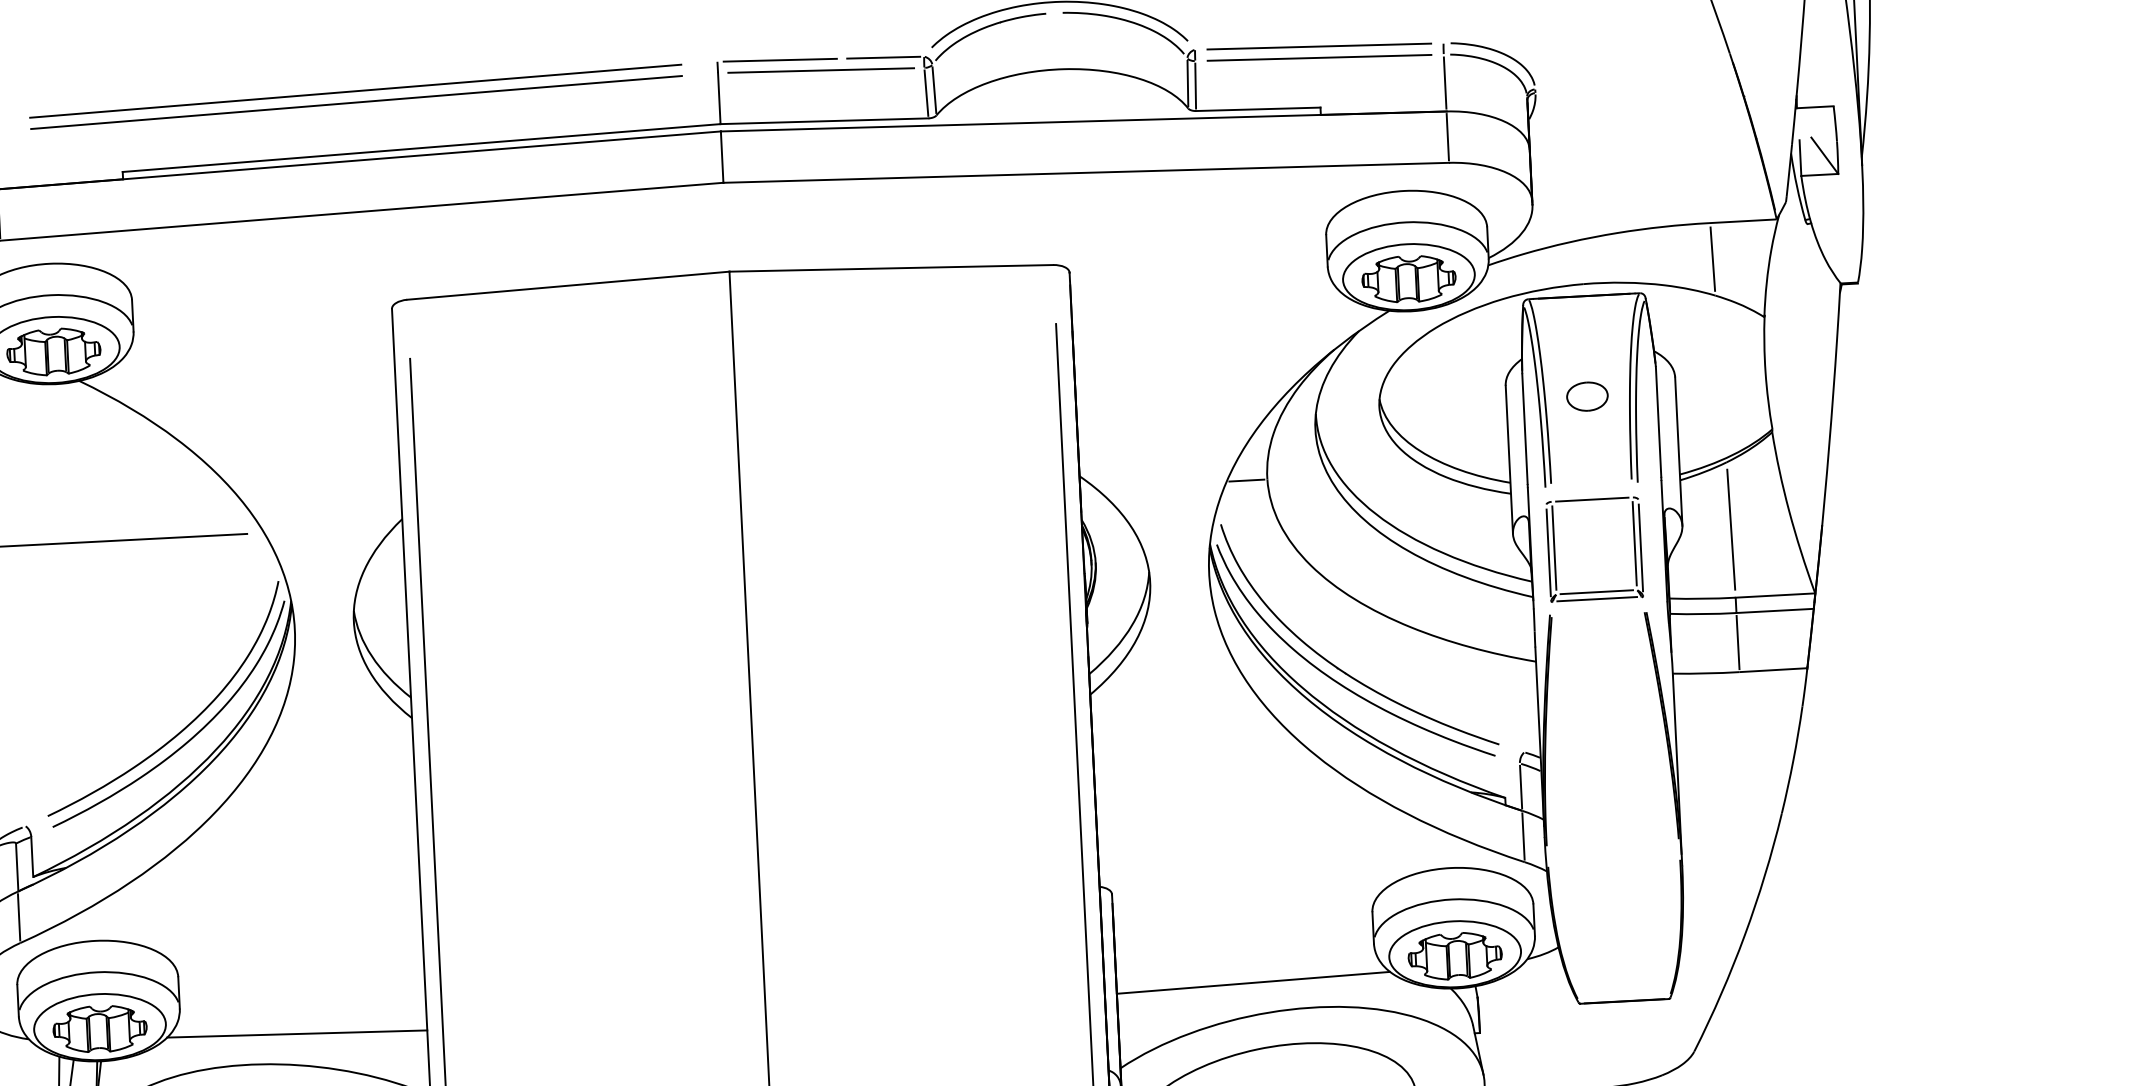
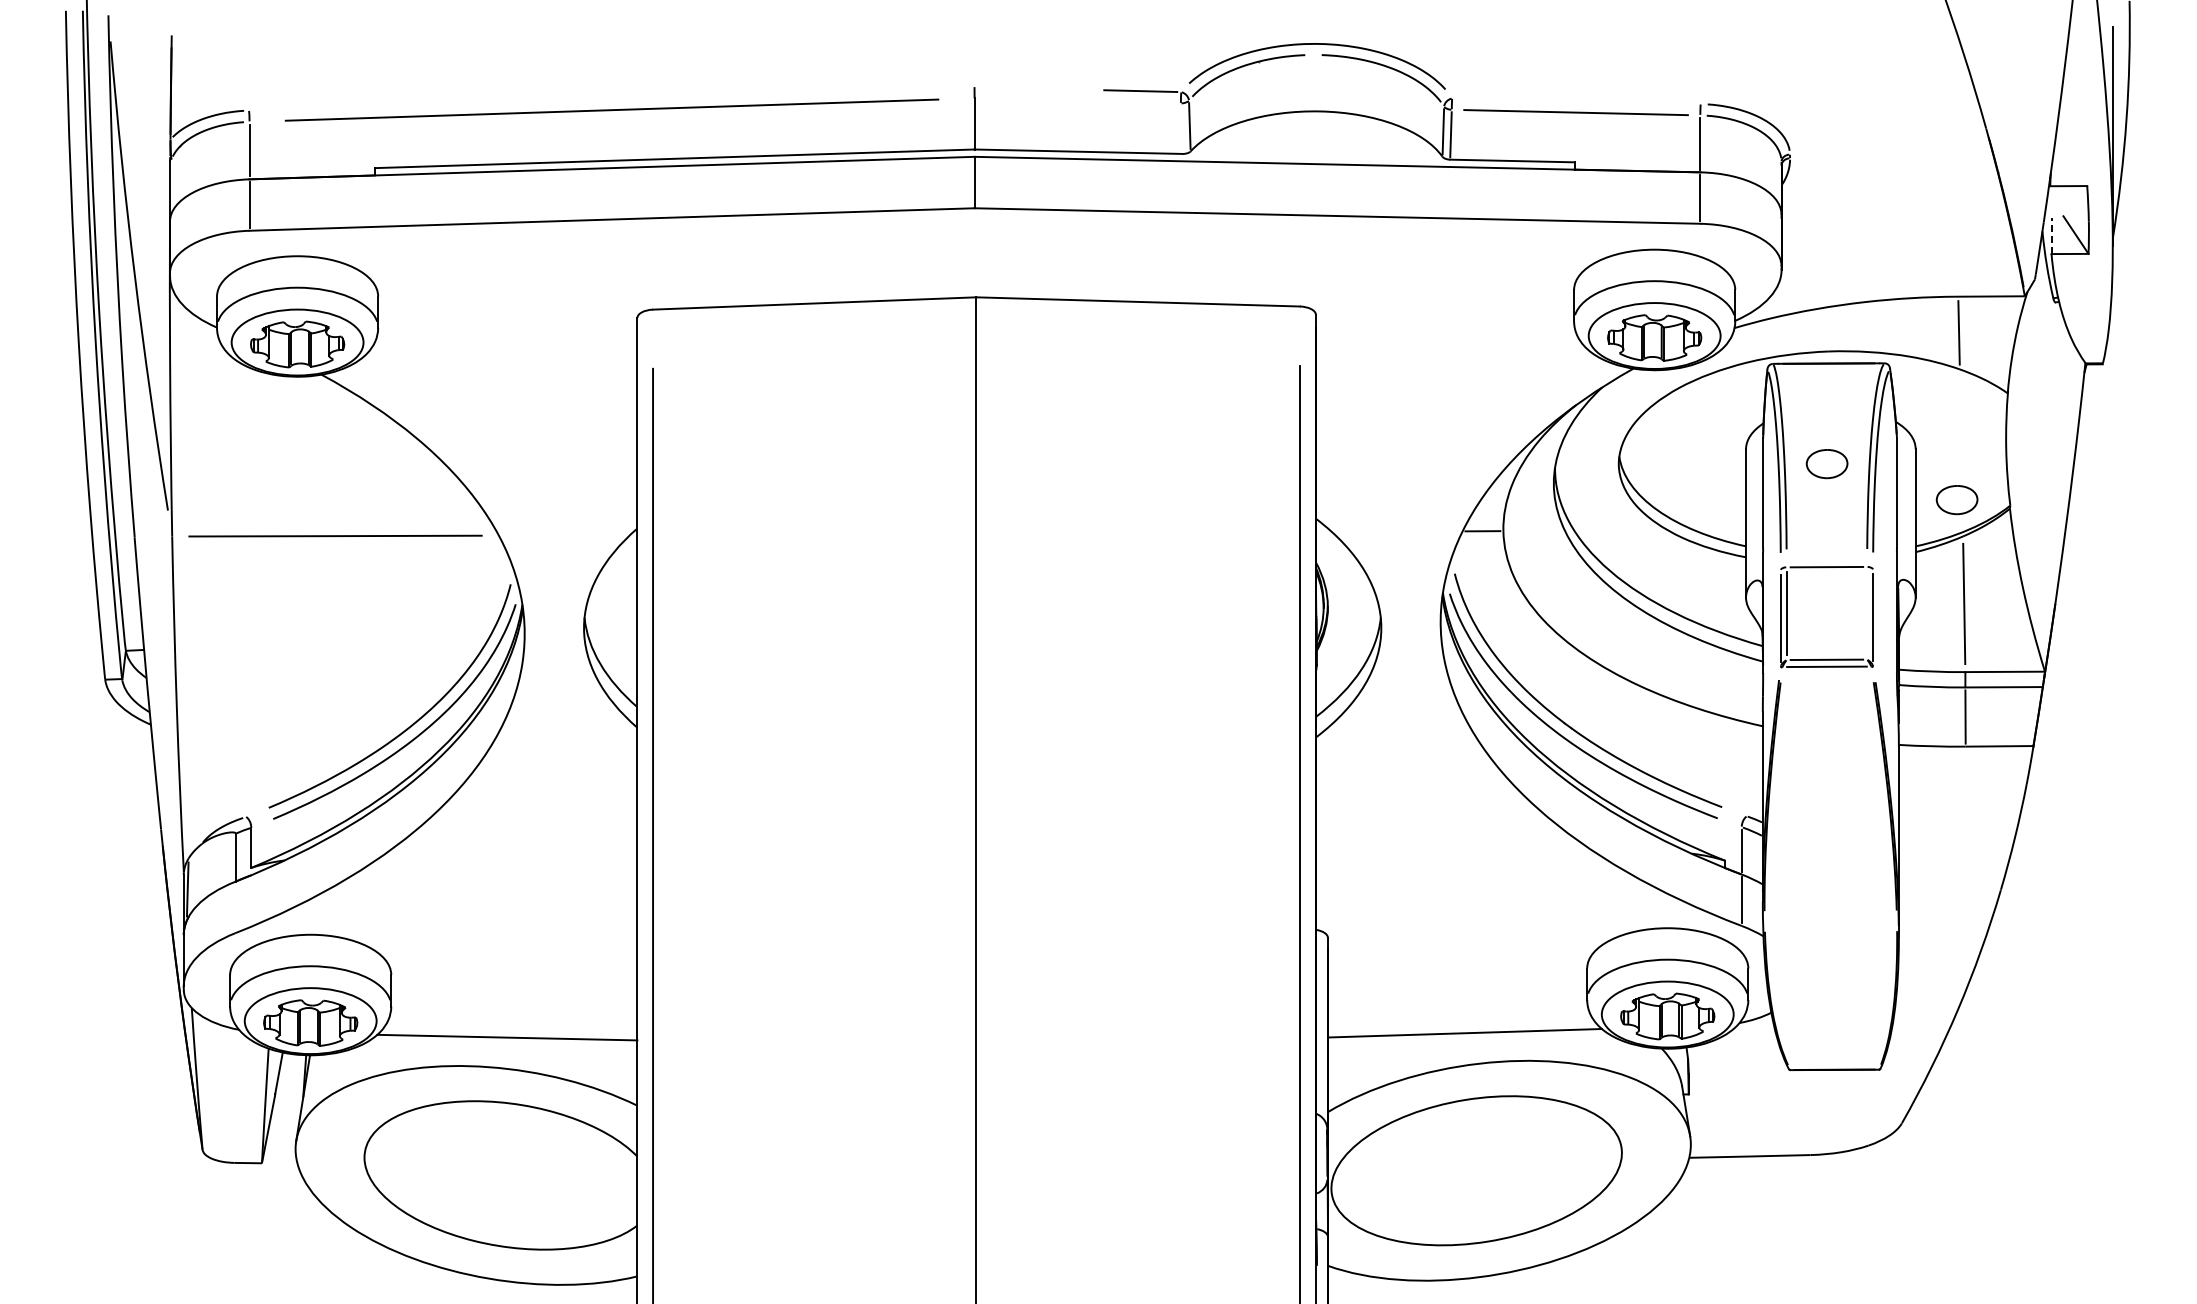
line: (1319, 45) -> (1576, 100), removed
line: (779, 60) -> (1036, 88), removed
line: (820, 70) -> (1077, 100), removed
line: (355, 90) -> (611, 98), removed
line: (926, 93) -> (1181, 128), removed
line: (1800, 158) -> (2051, 236), solid -> dashed
part: (1718, 426) -> (1956, 500), added
line: (1635, 543) -> (1867, 613), removed
line: (19, 917) -> (235, 907), removed

